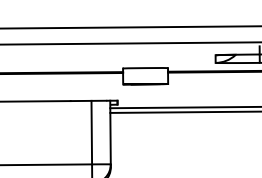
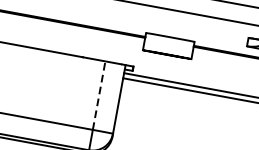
line: (91, 132) -> (98, 95), solid -> dashed

